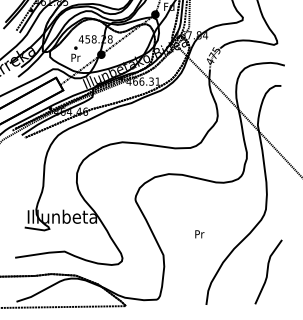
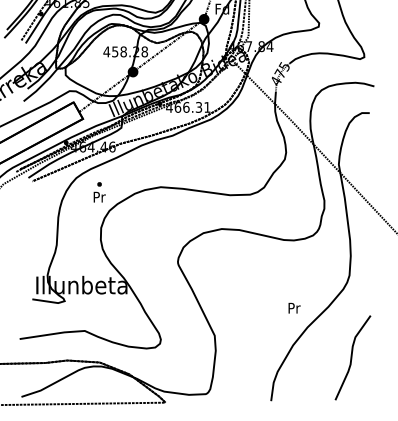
text: (75, 54) -> (99, 192), moved
text: (199, 233) -> (294, 307), moved

